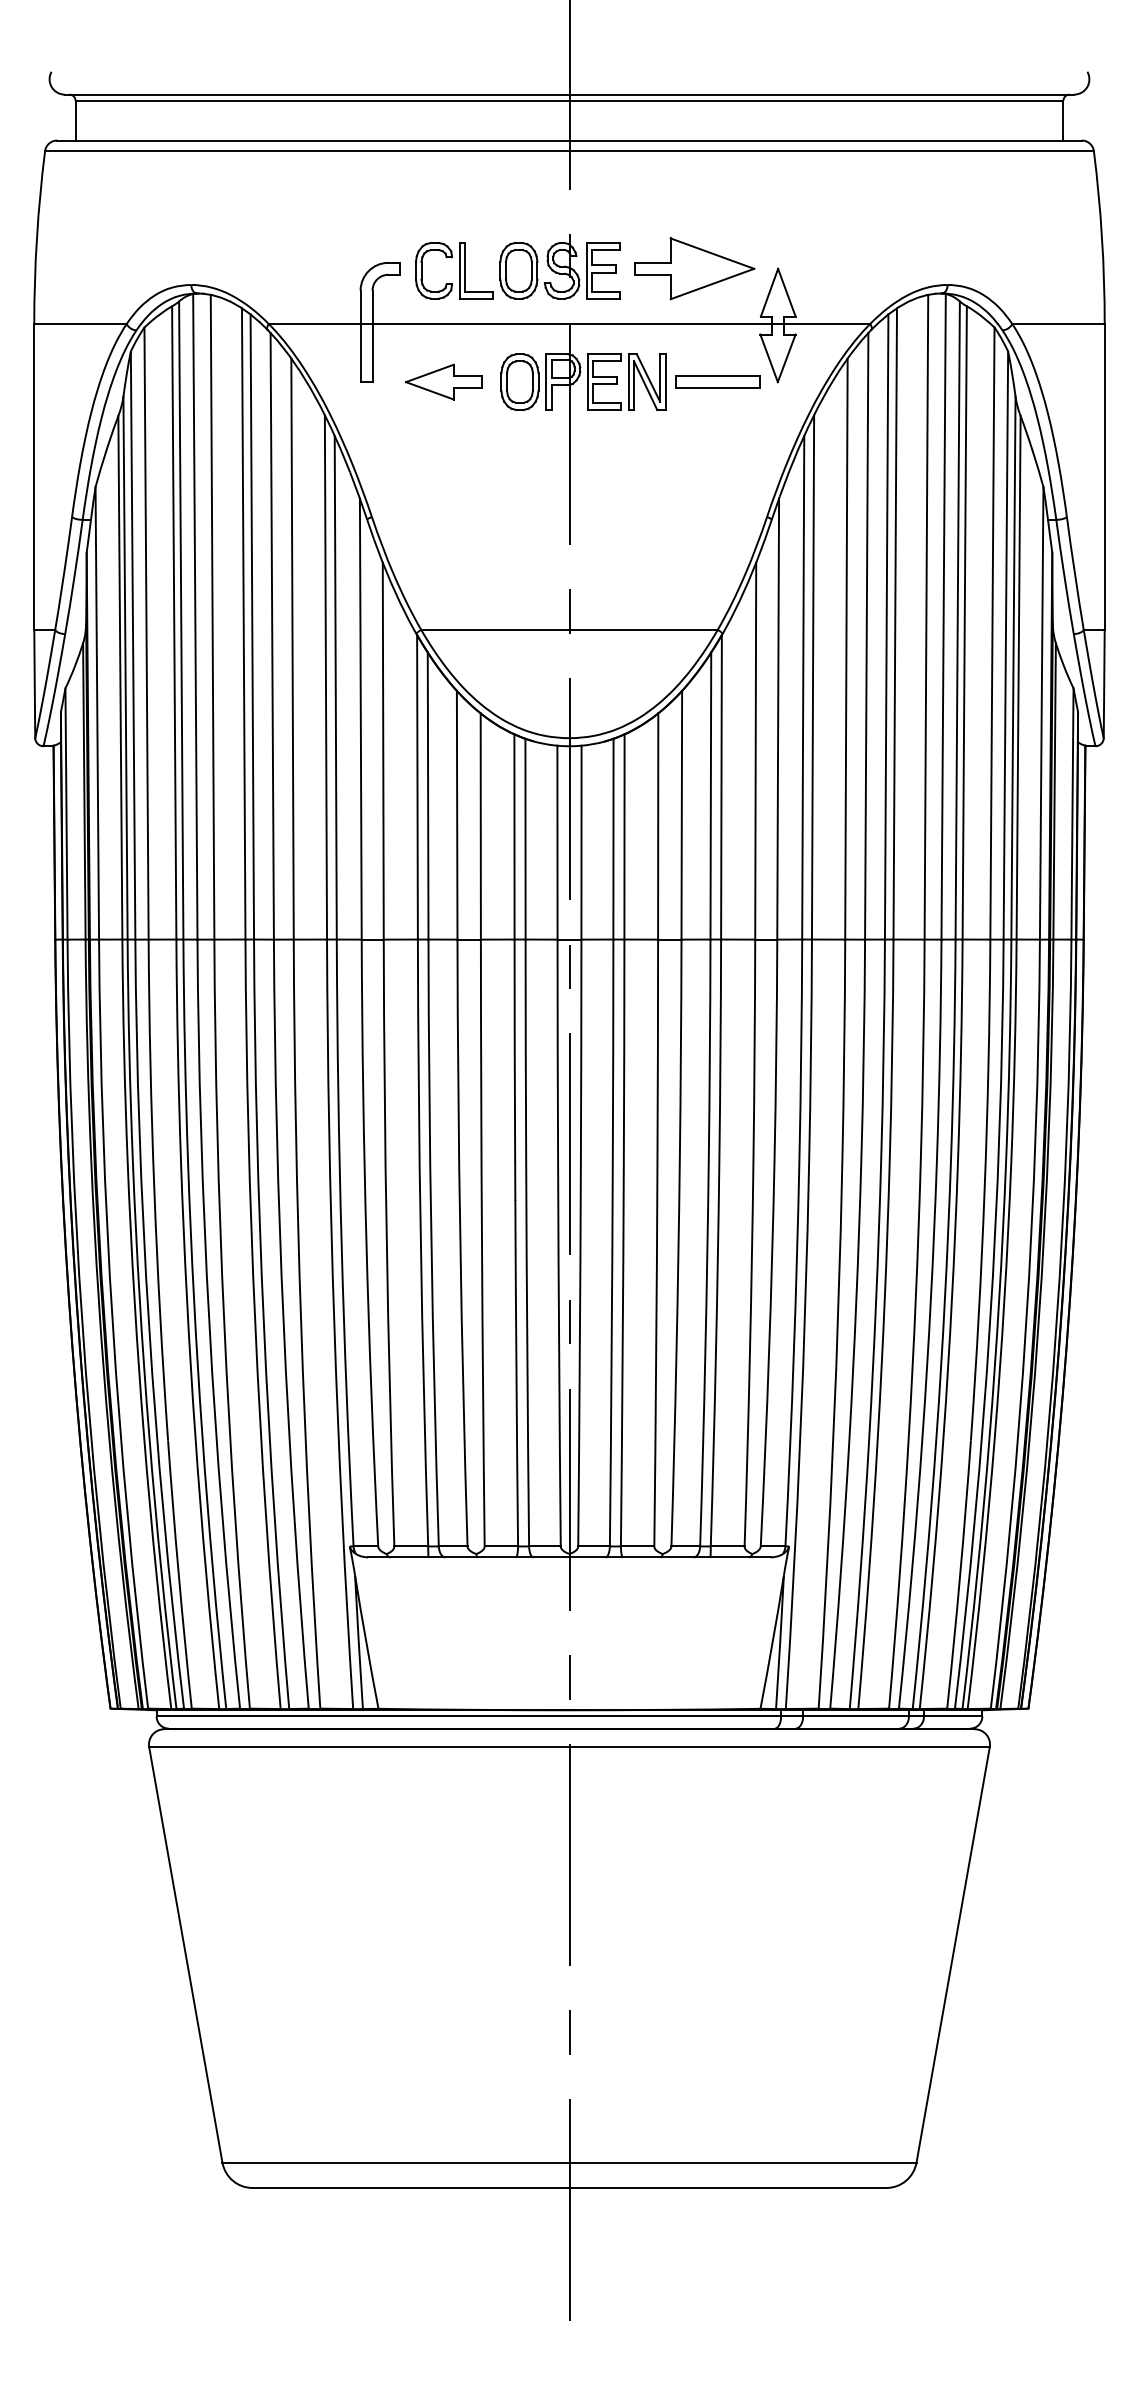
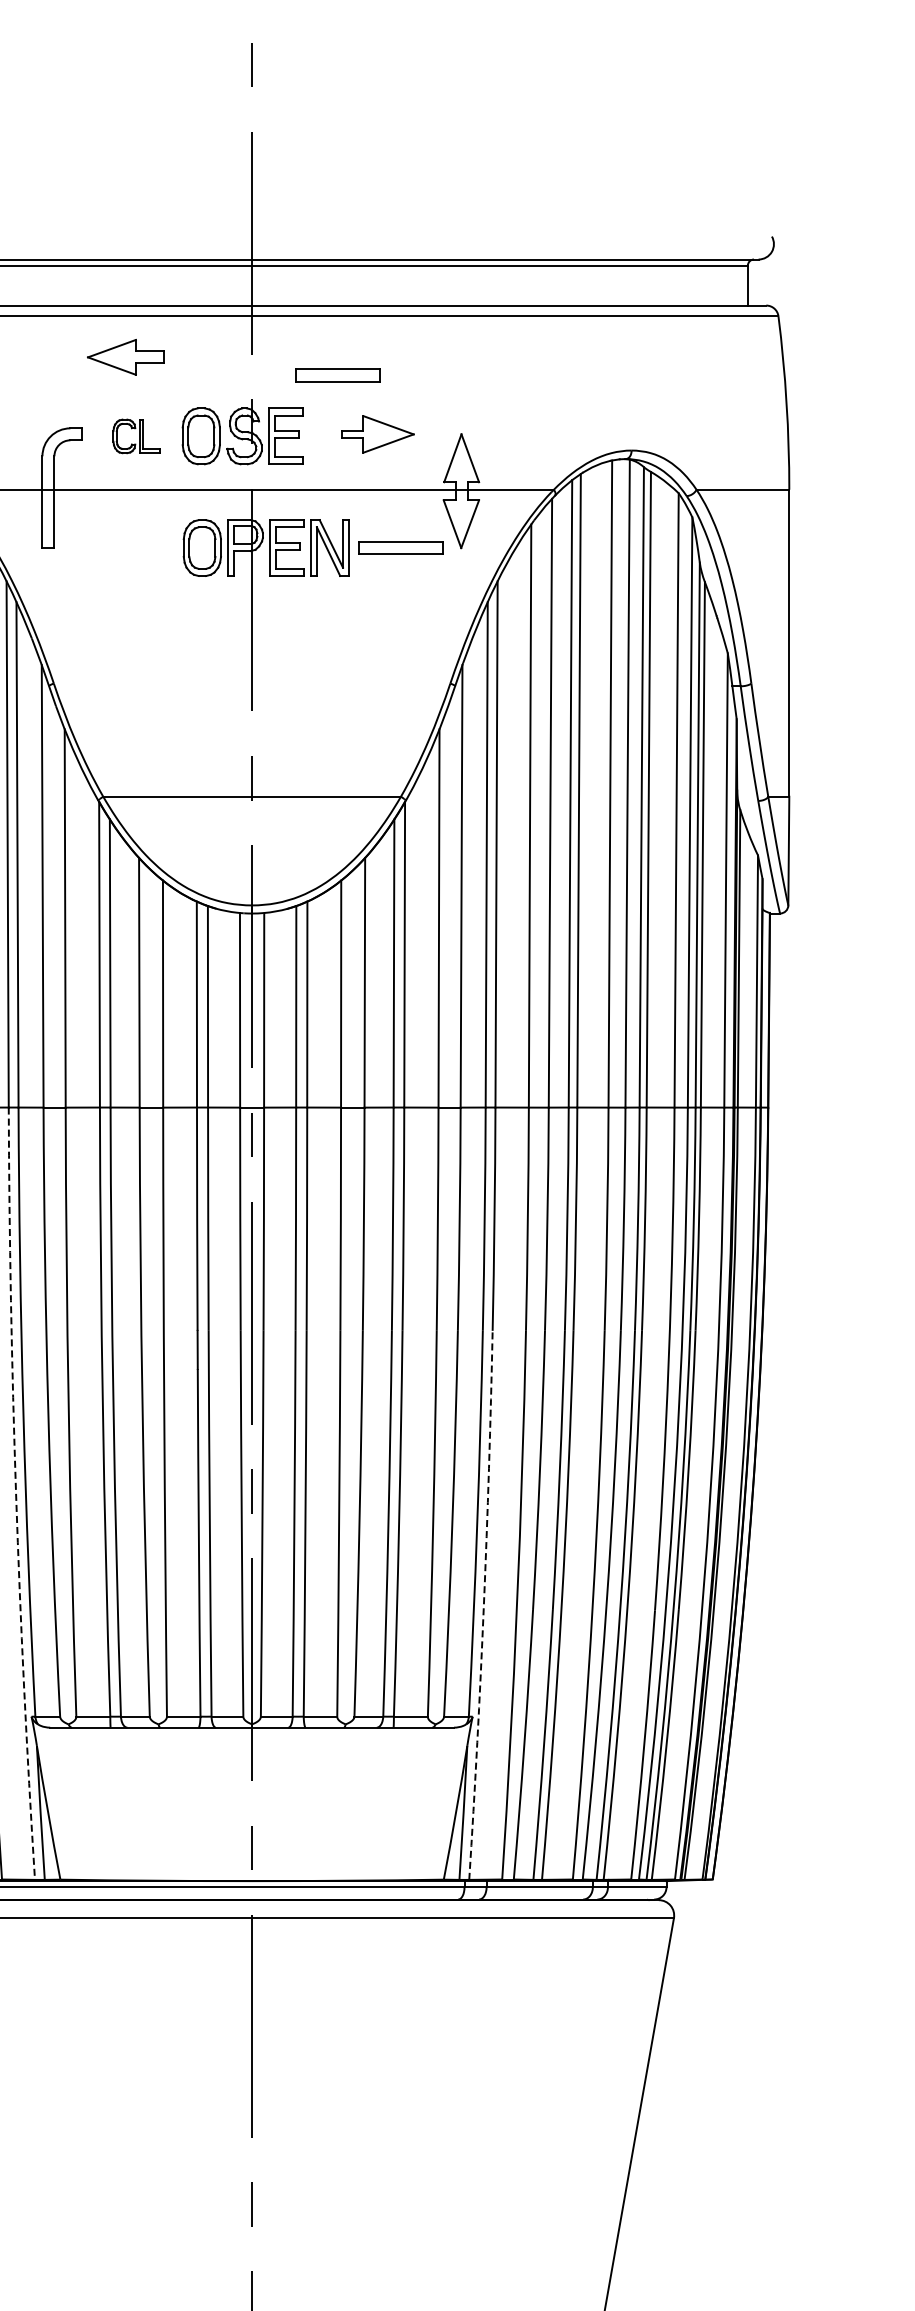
part: (654, 209) -> (337, 374), added
part: (694, 268) -> (377, 434), size x0.6
part: (454, 270) -> (136, 436), size x0.6
part: (443, 381) -> (125, 356), moved
arc: (334, 1324) -> (16, 1493), solid -> dashed
arc: (800, 1435) -> (483, 1605), solid -> dashed

